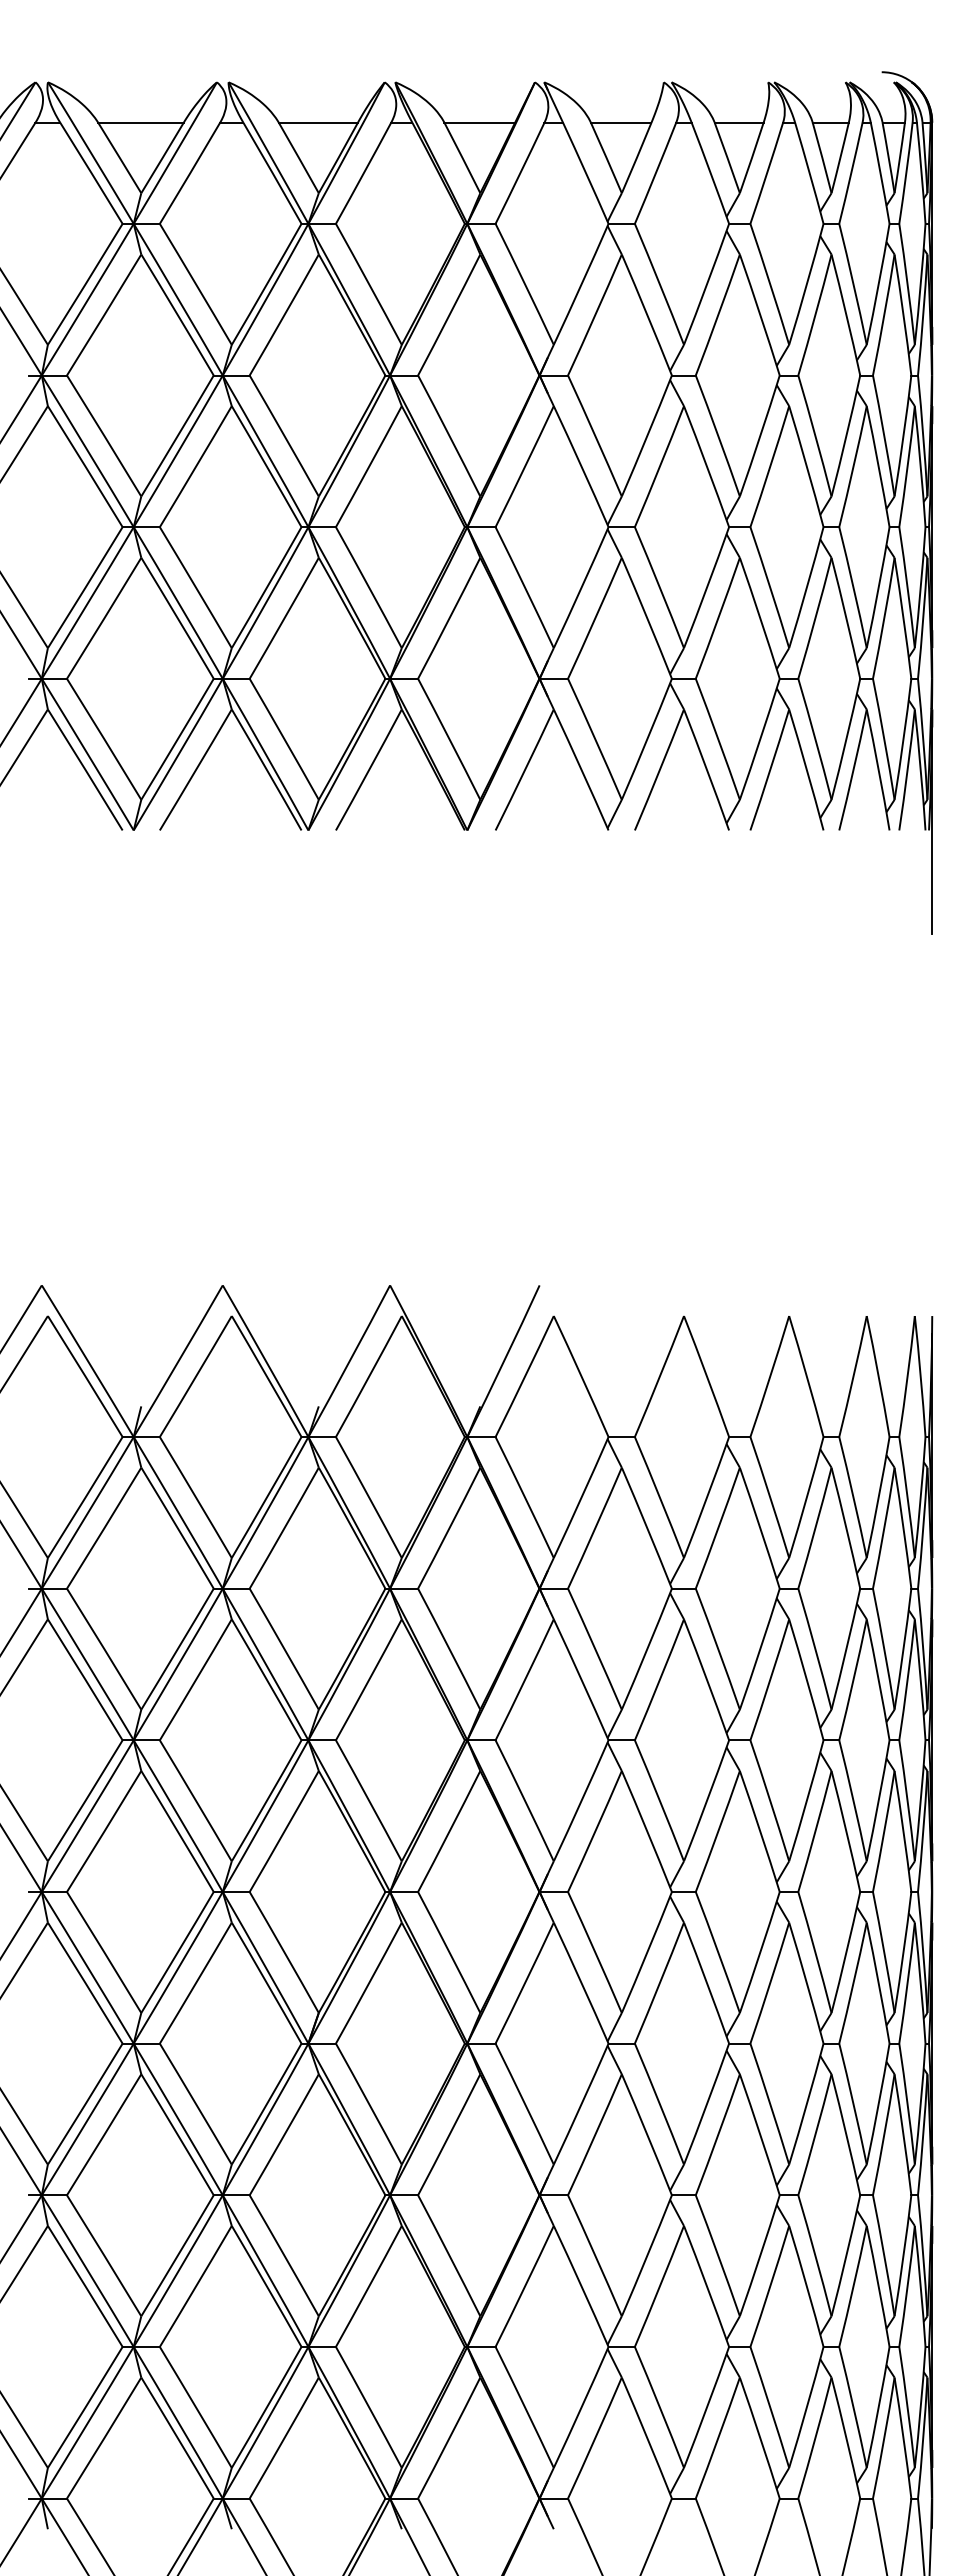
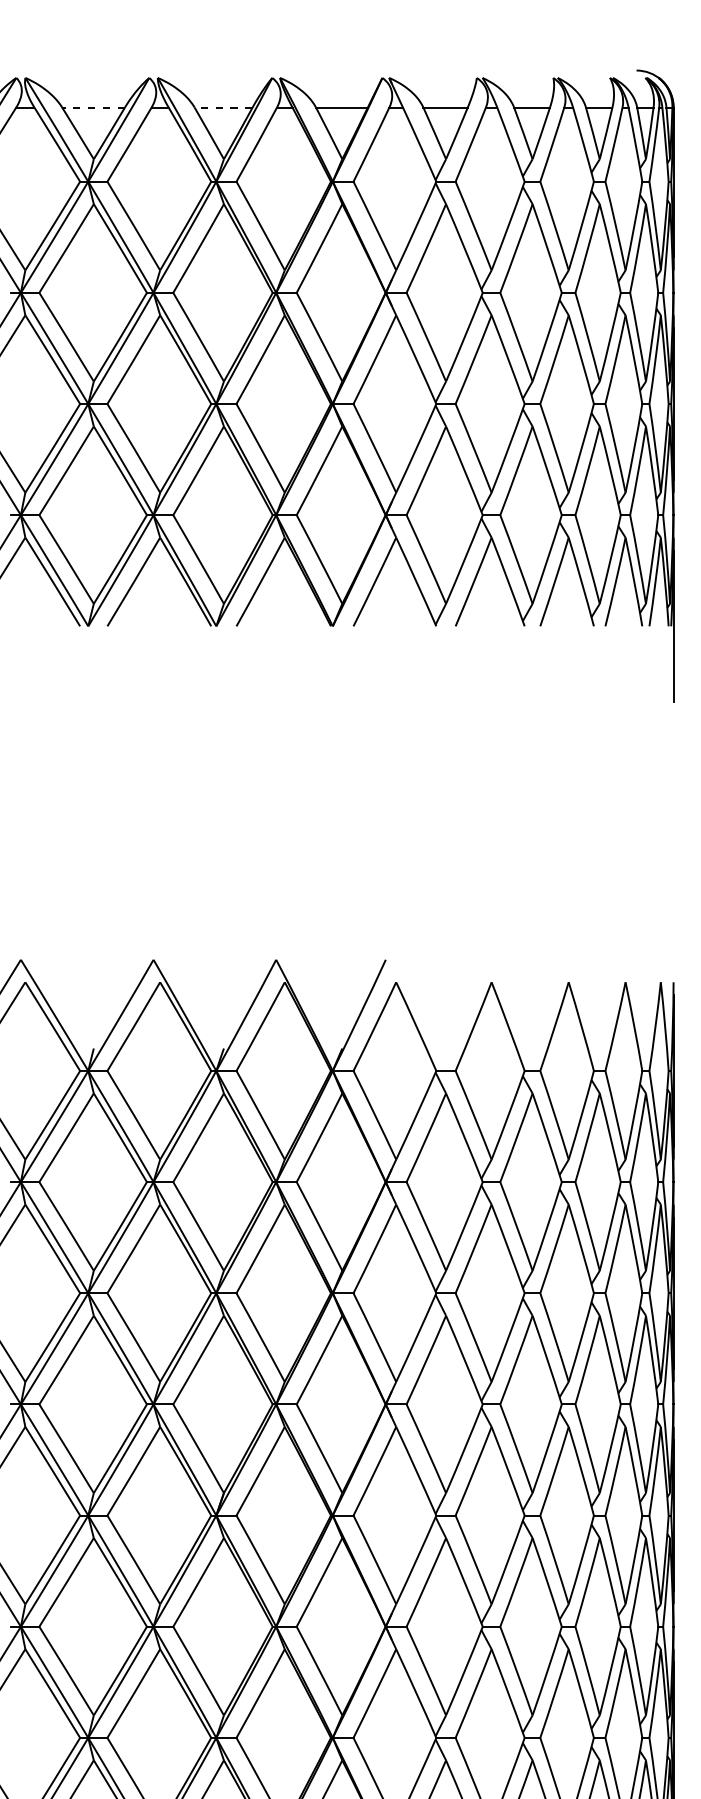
line: (140, 122) -> (93, 107), solid -> dashed
line: (318, 122) -> (223, 107), solid -> dashed

